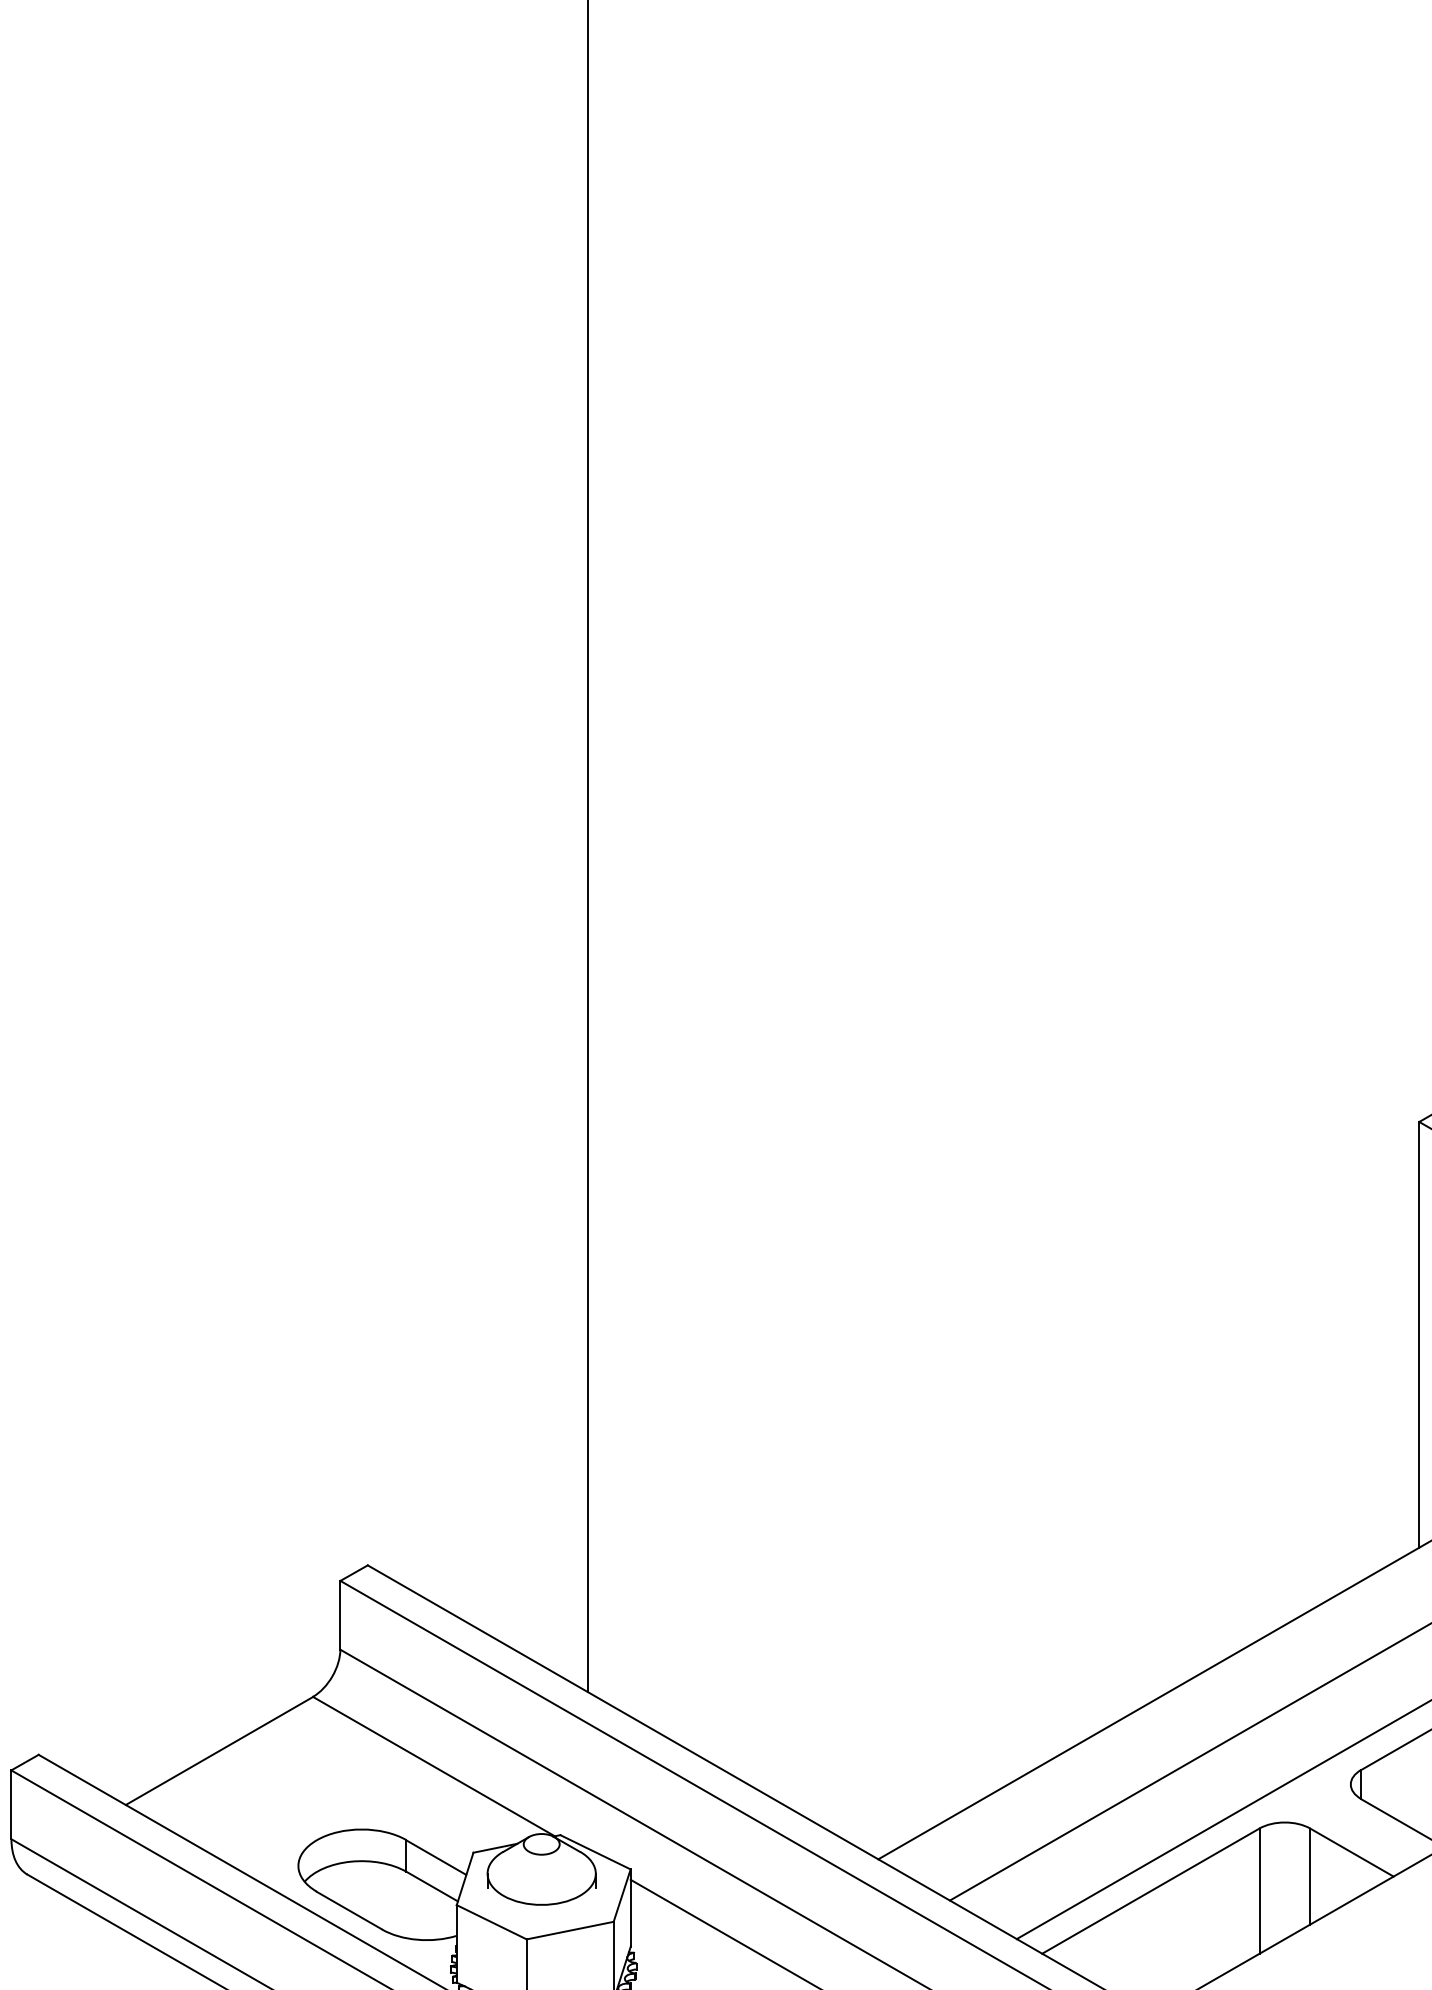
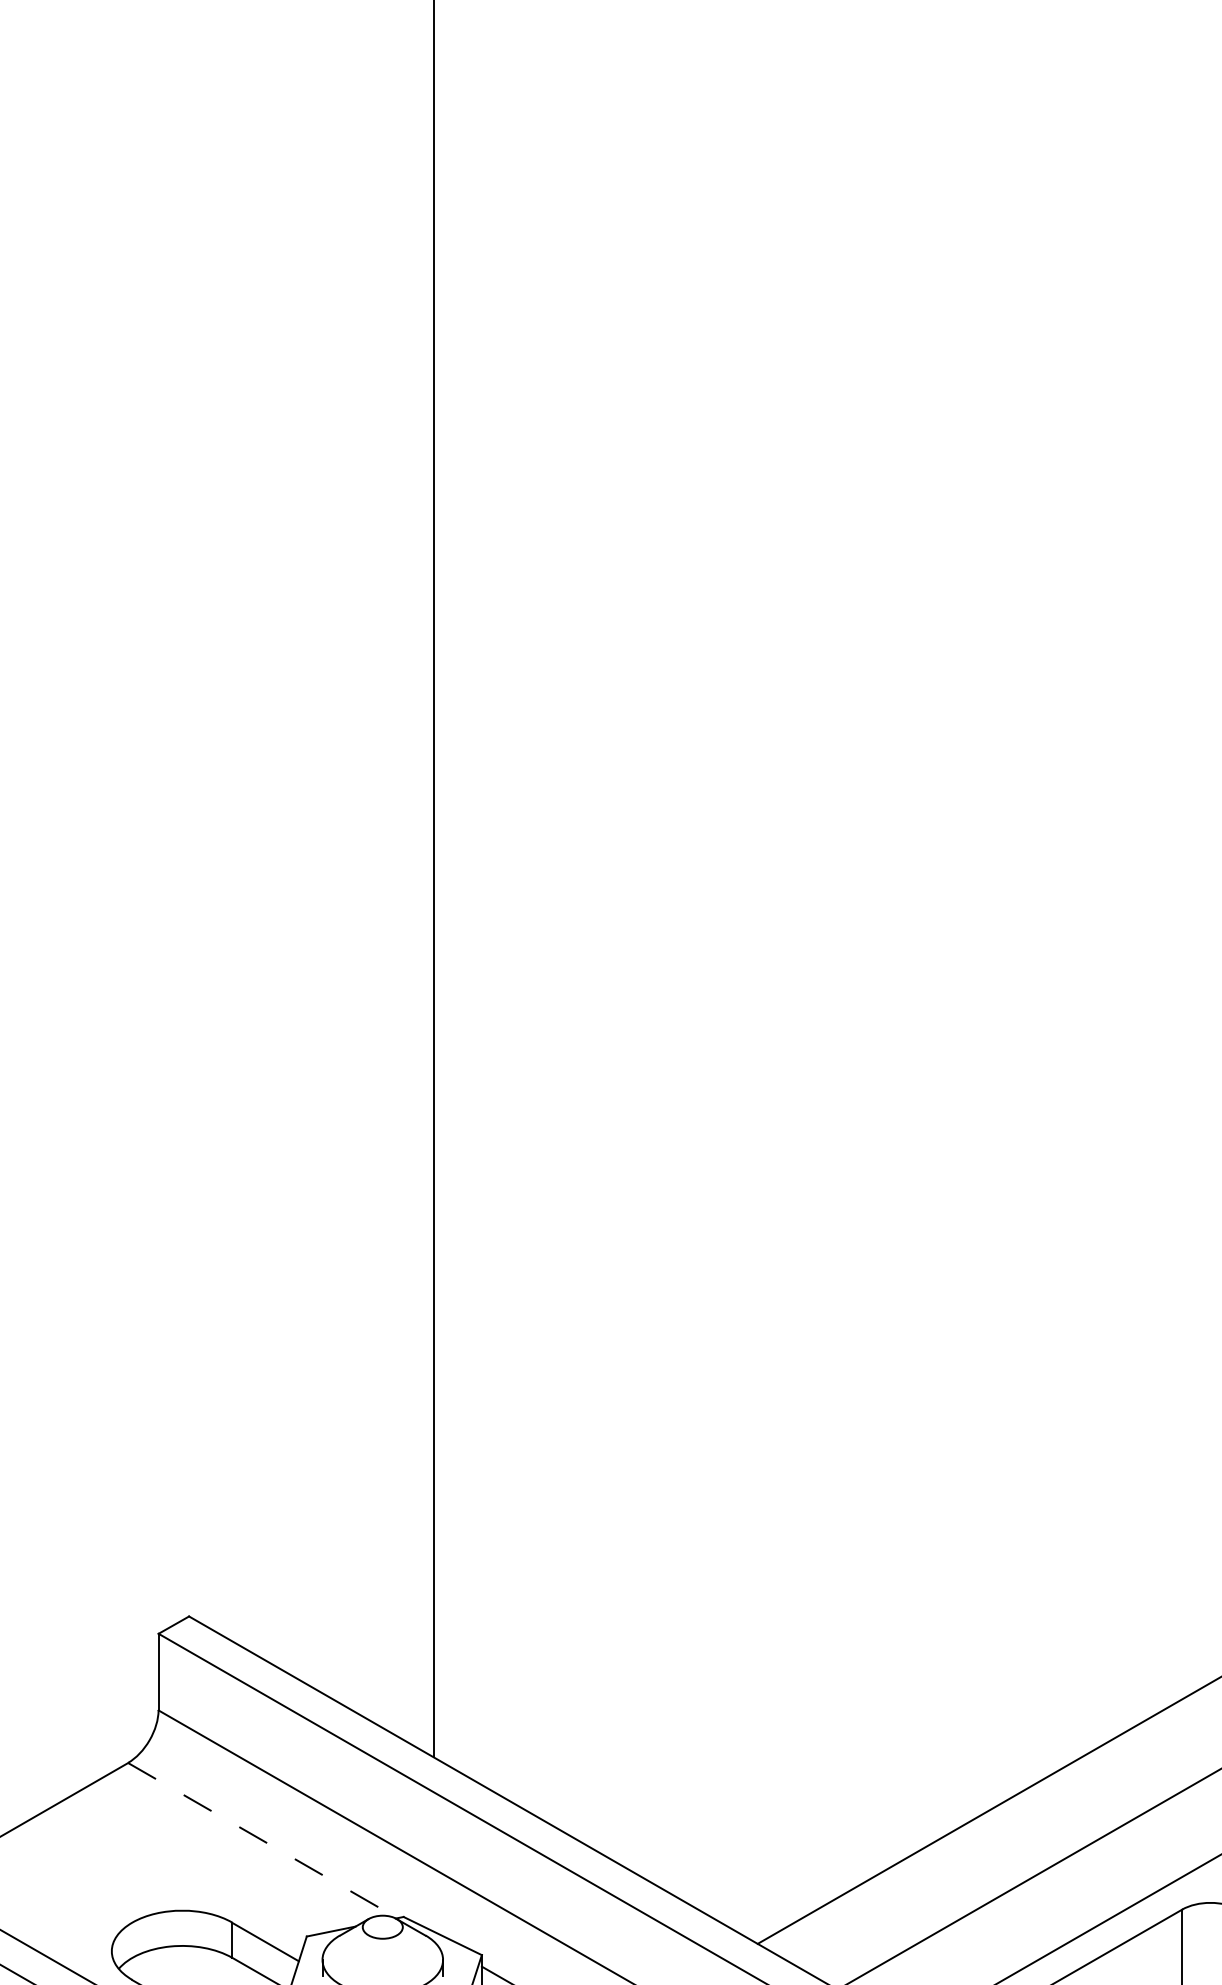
line: (434, 1766) -> (263, 1840), solid -> dashed

